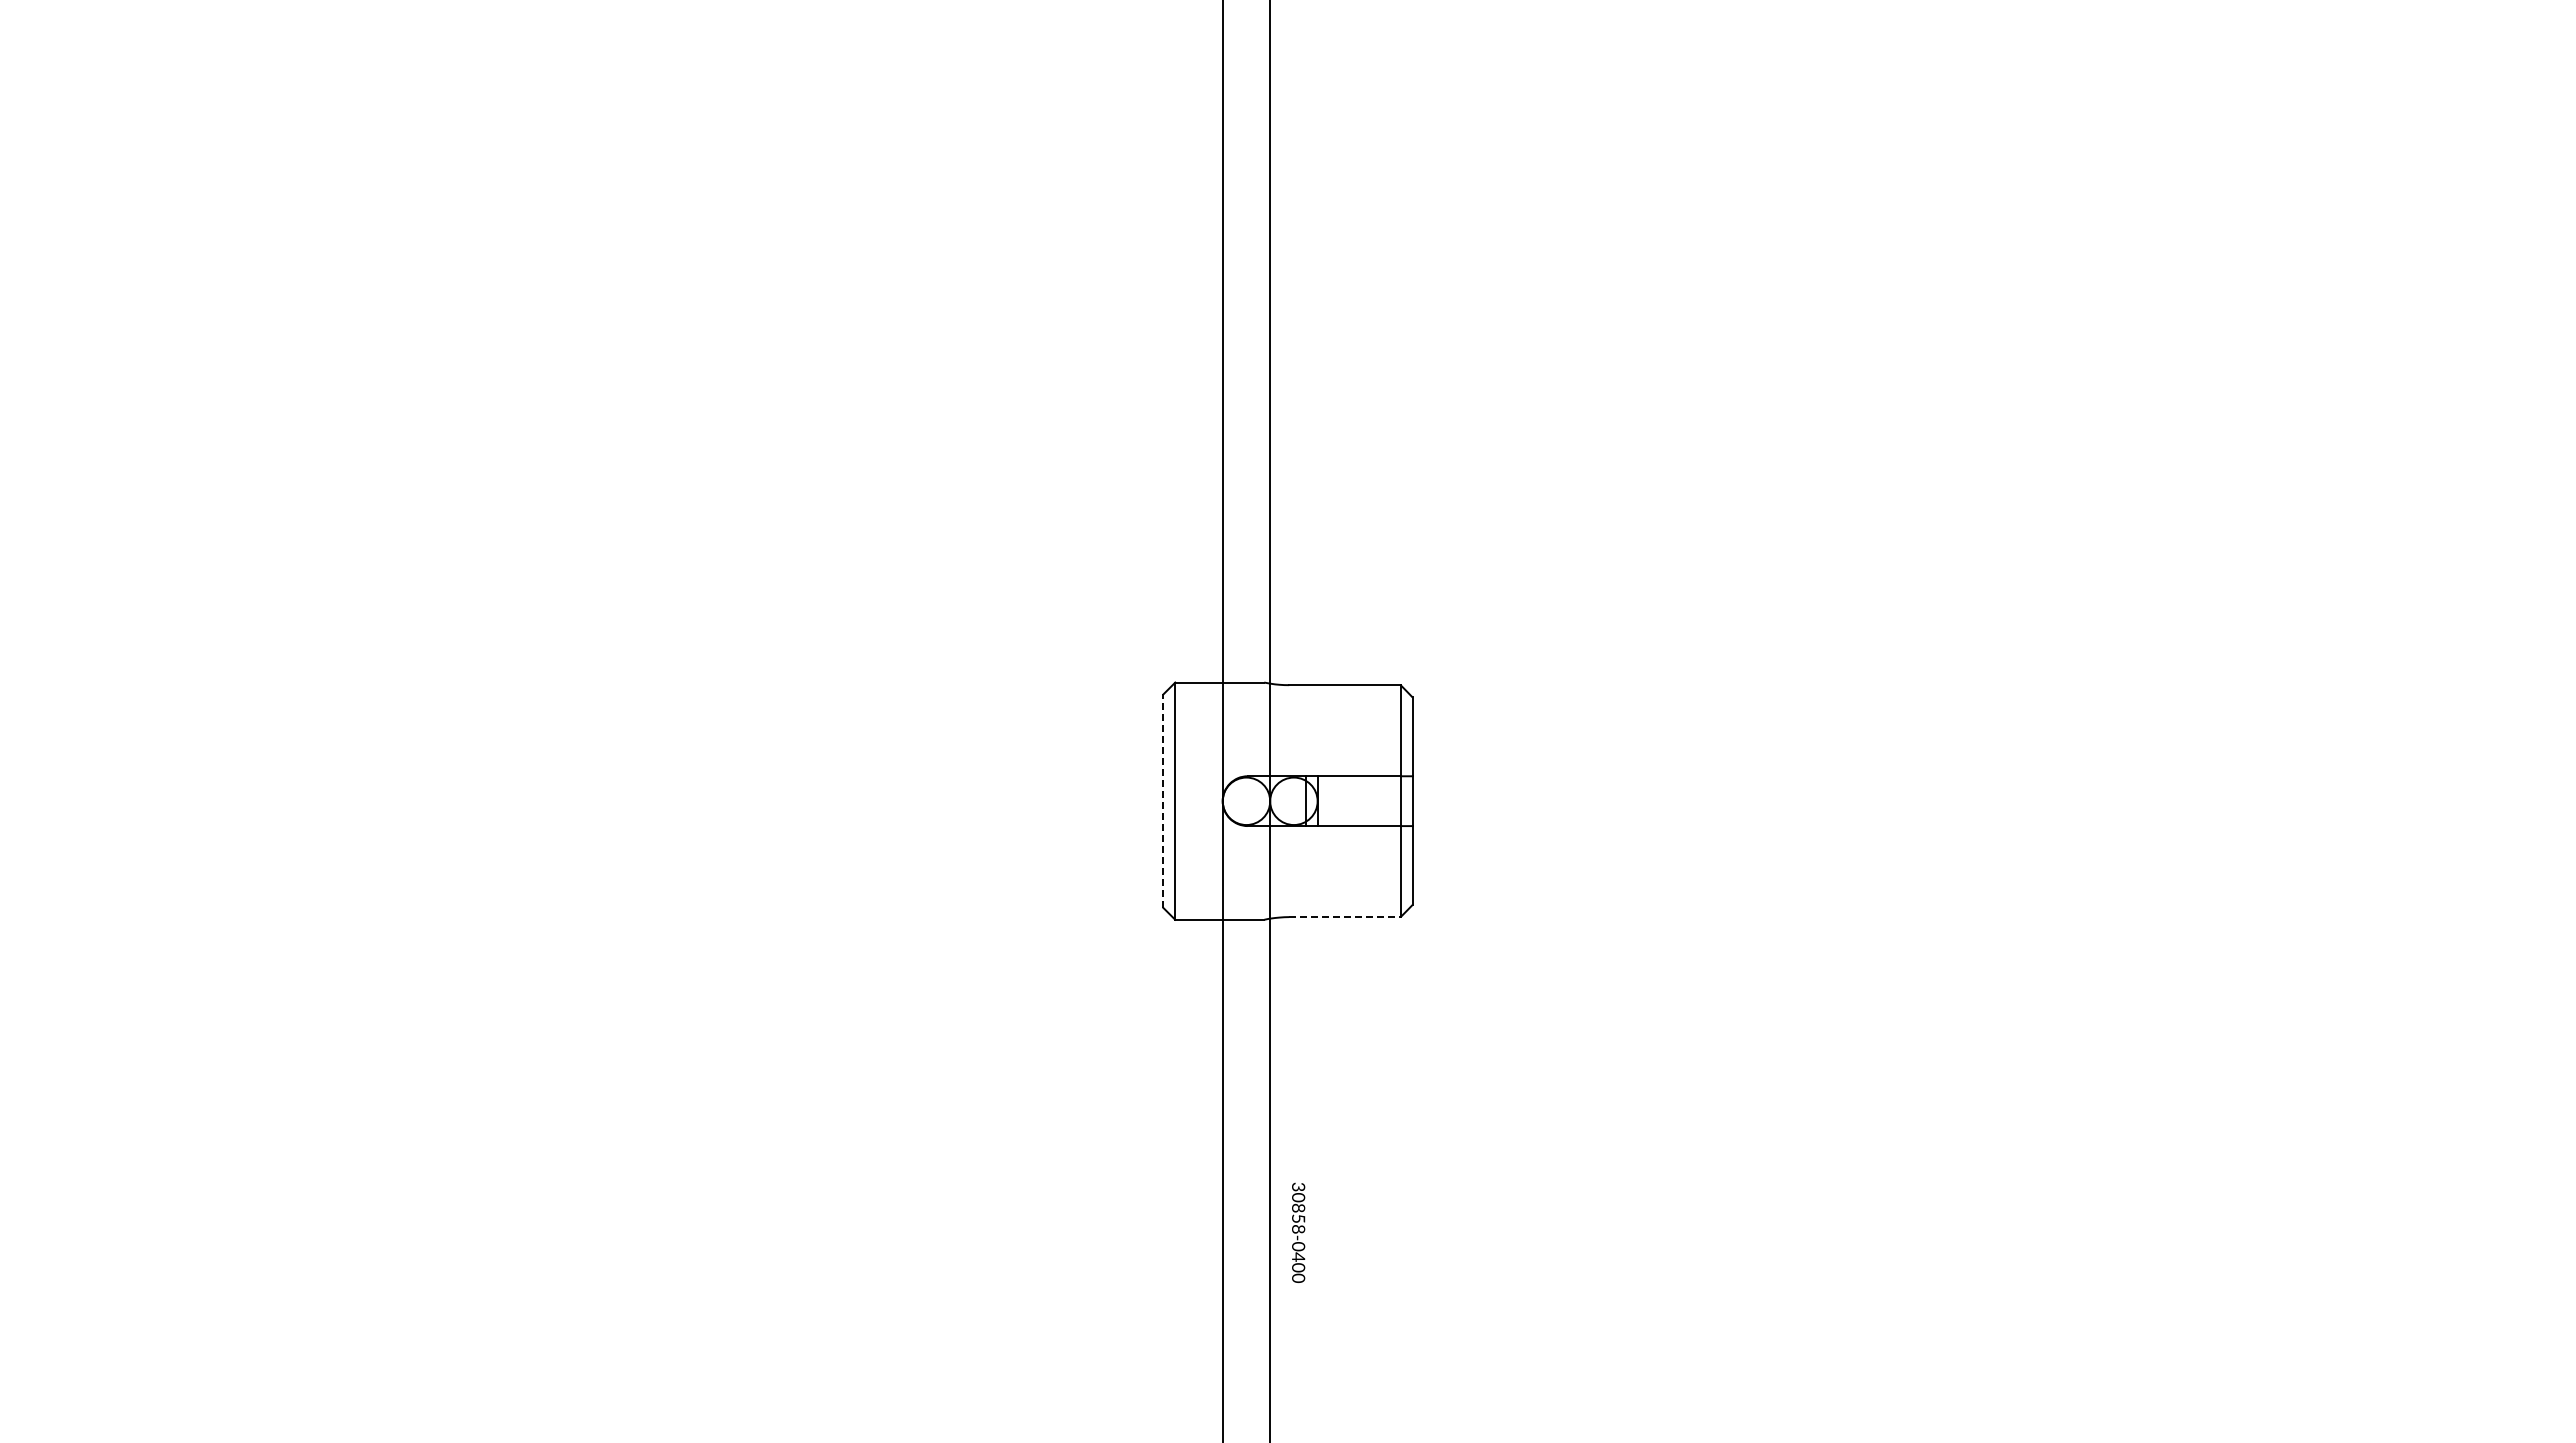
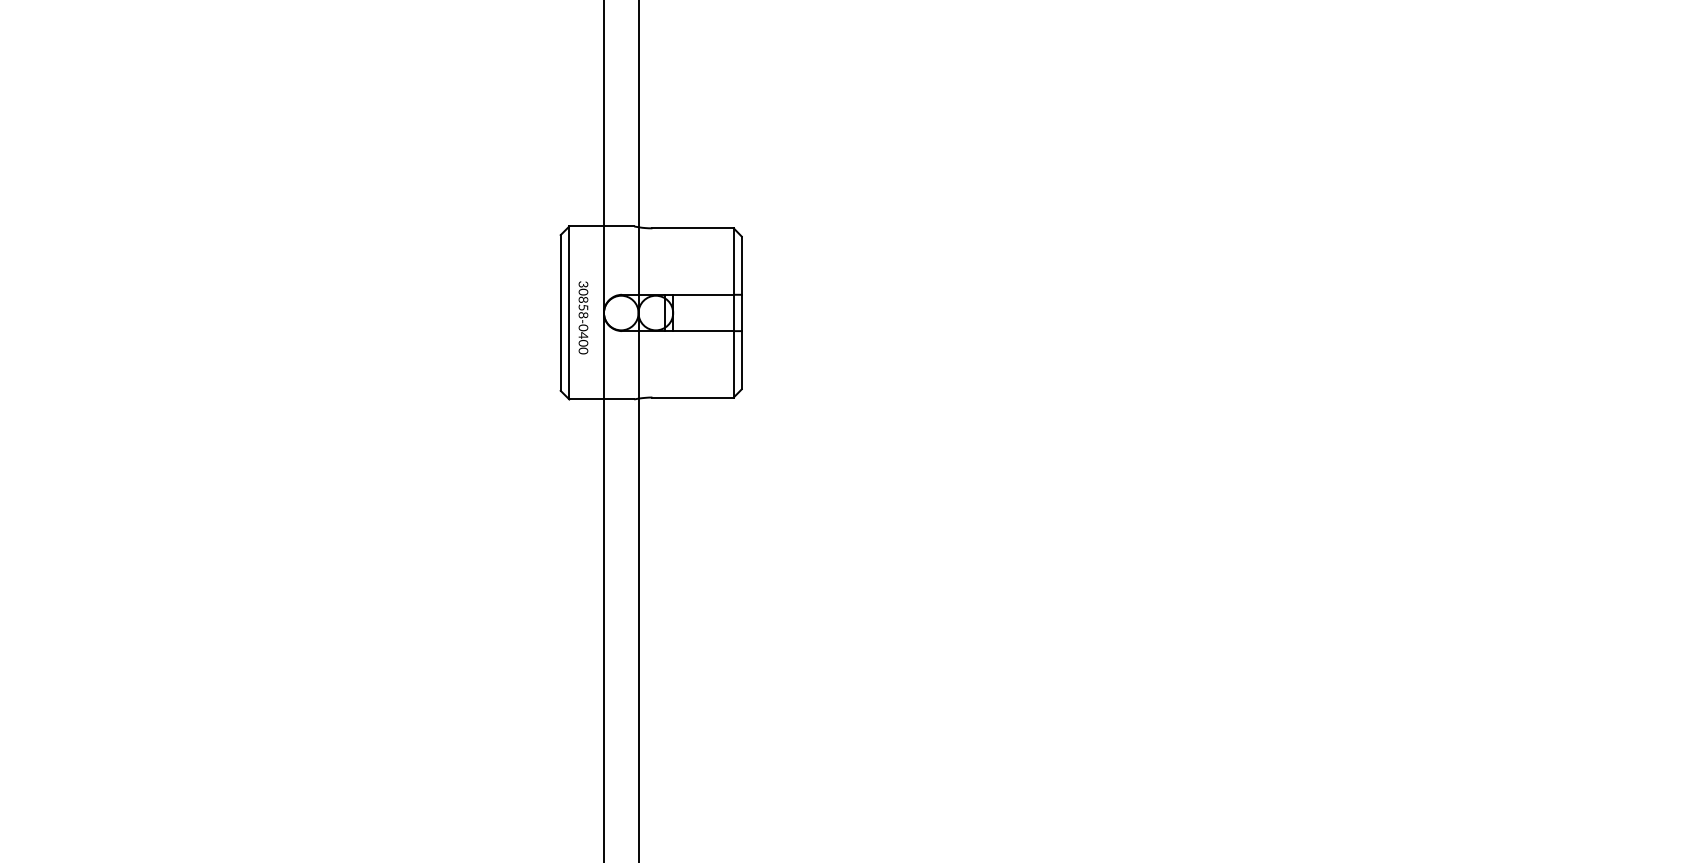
line: (1163, 801) -> (560, 313), dashed -> solid
line: (1344, 917) -> (692, 397), dashed -> solid
text: (1298, 1232) -> (583, 317), moved

